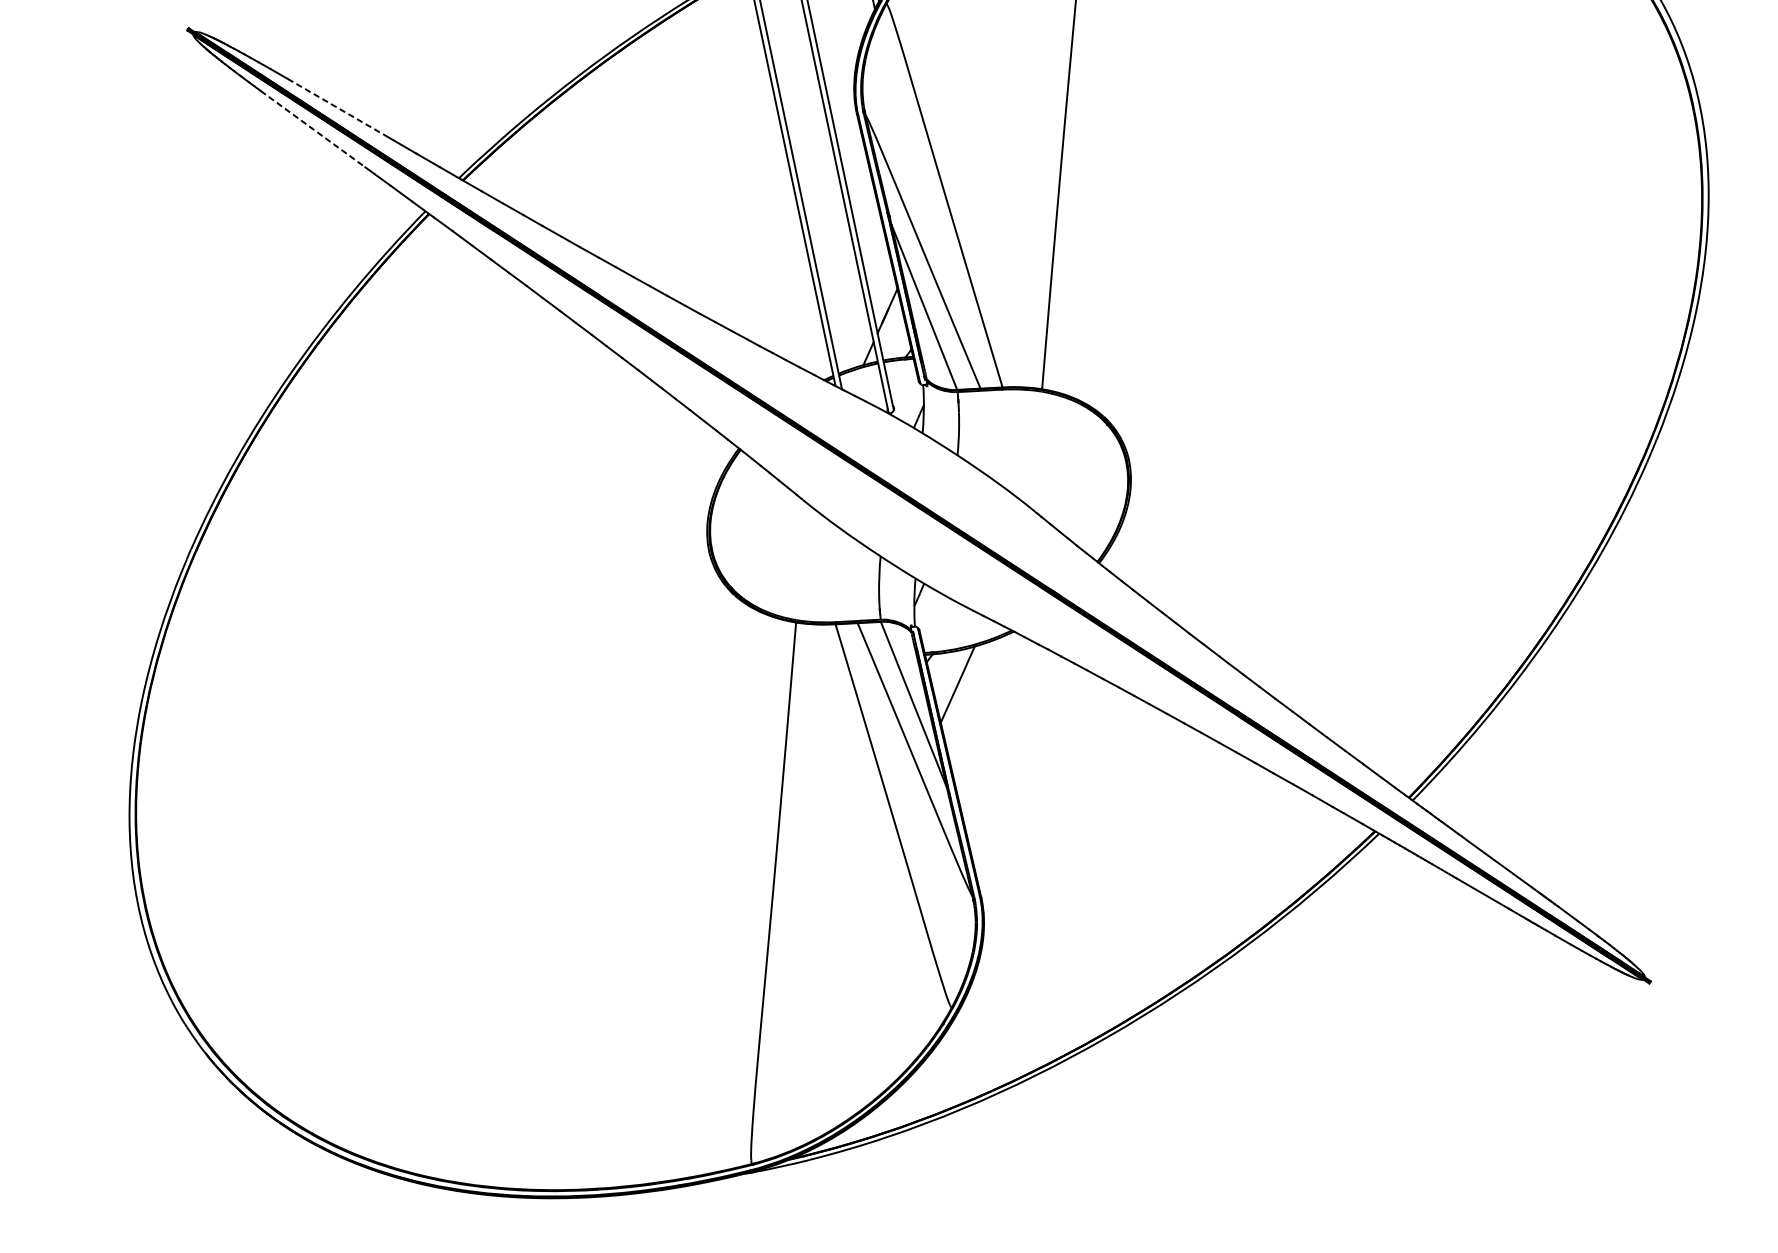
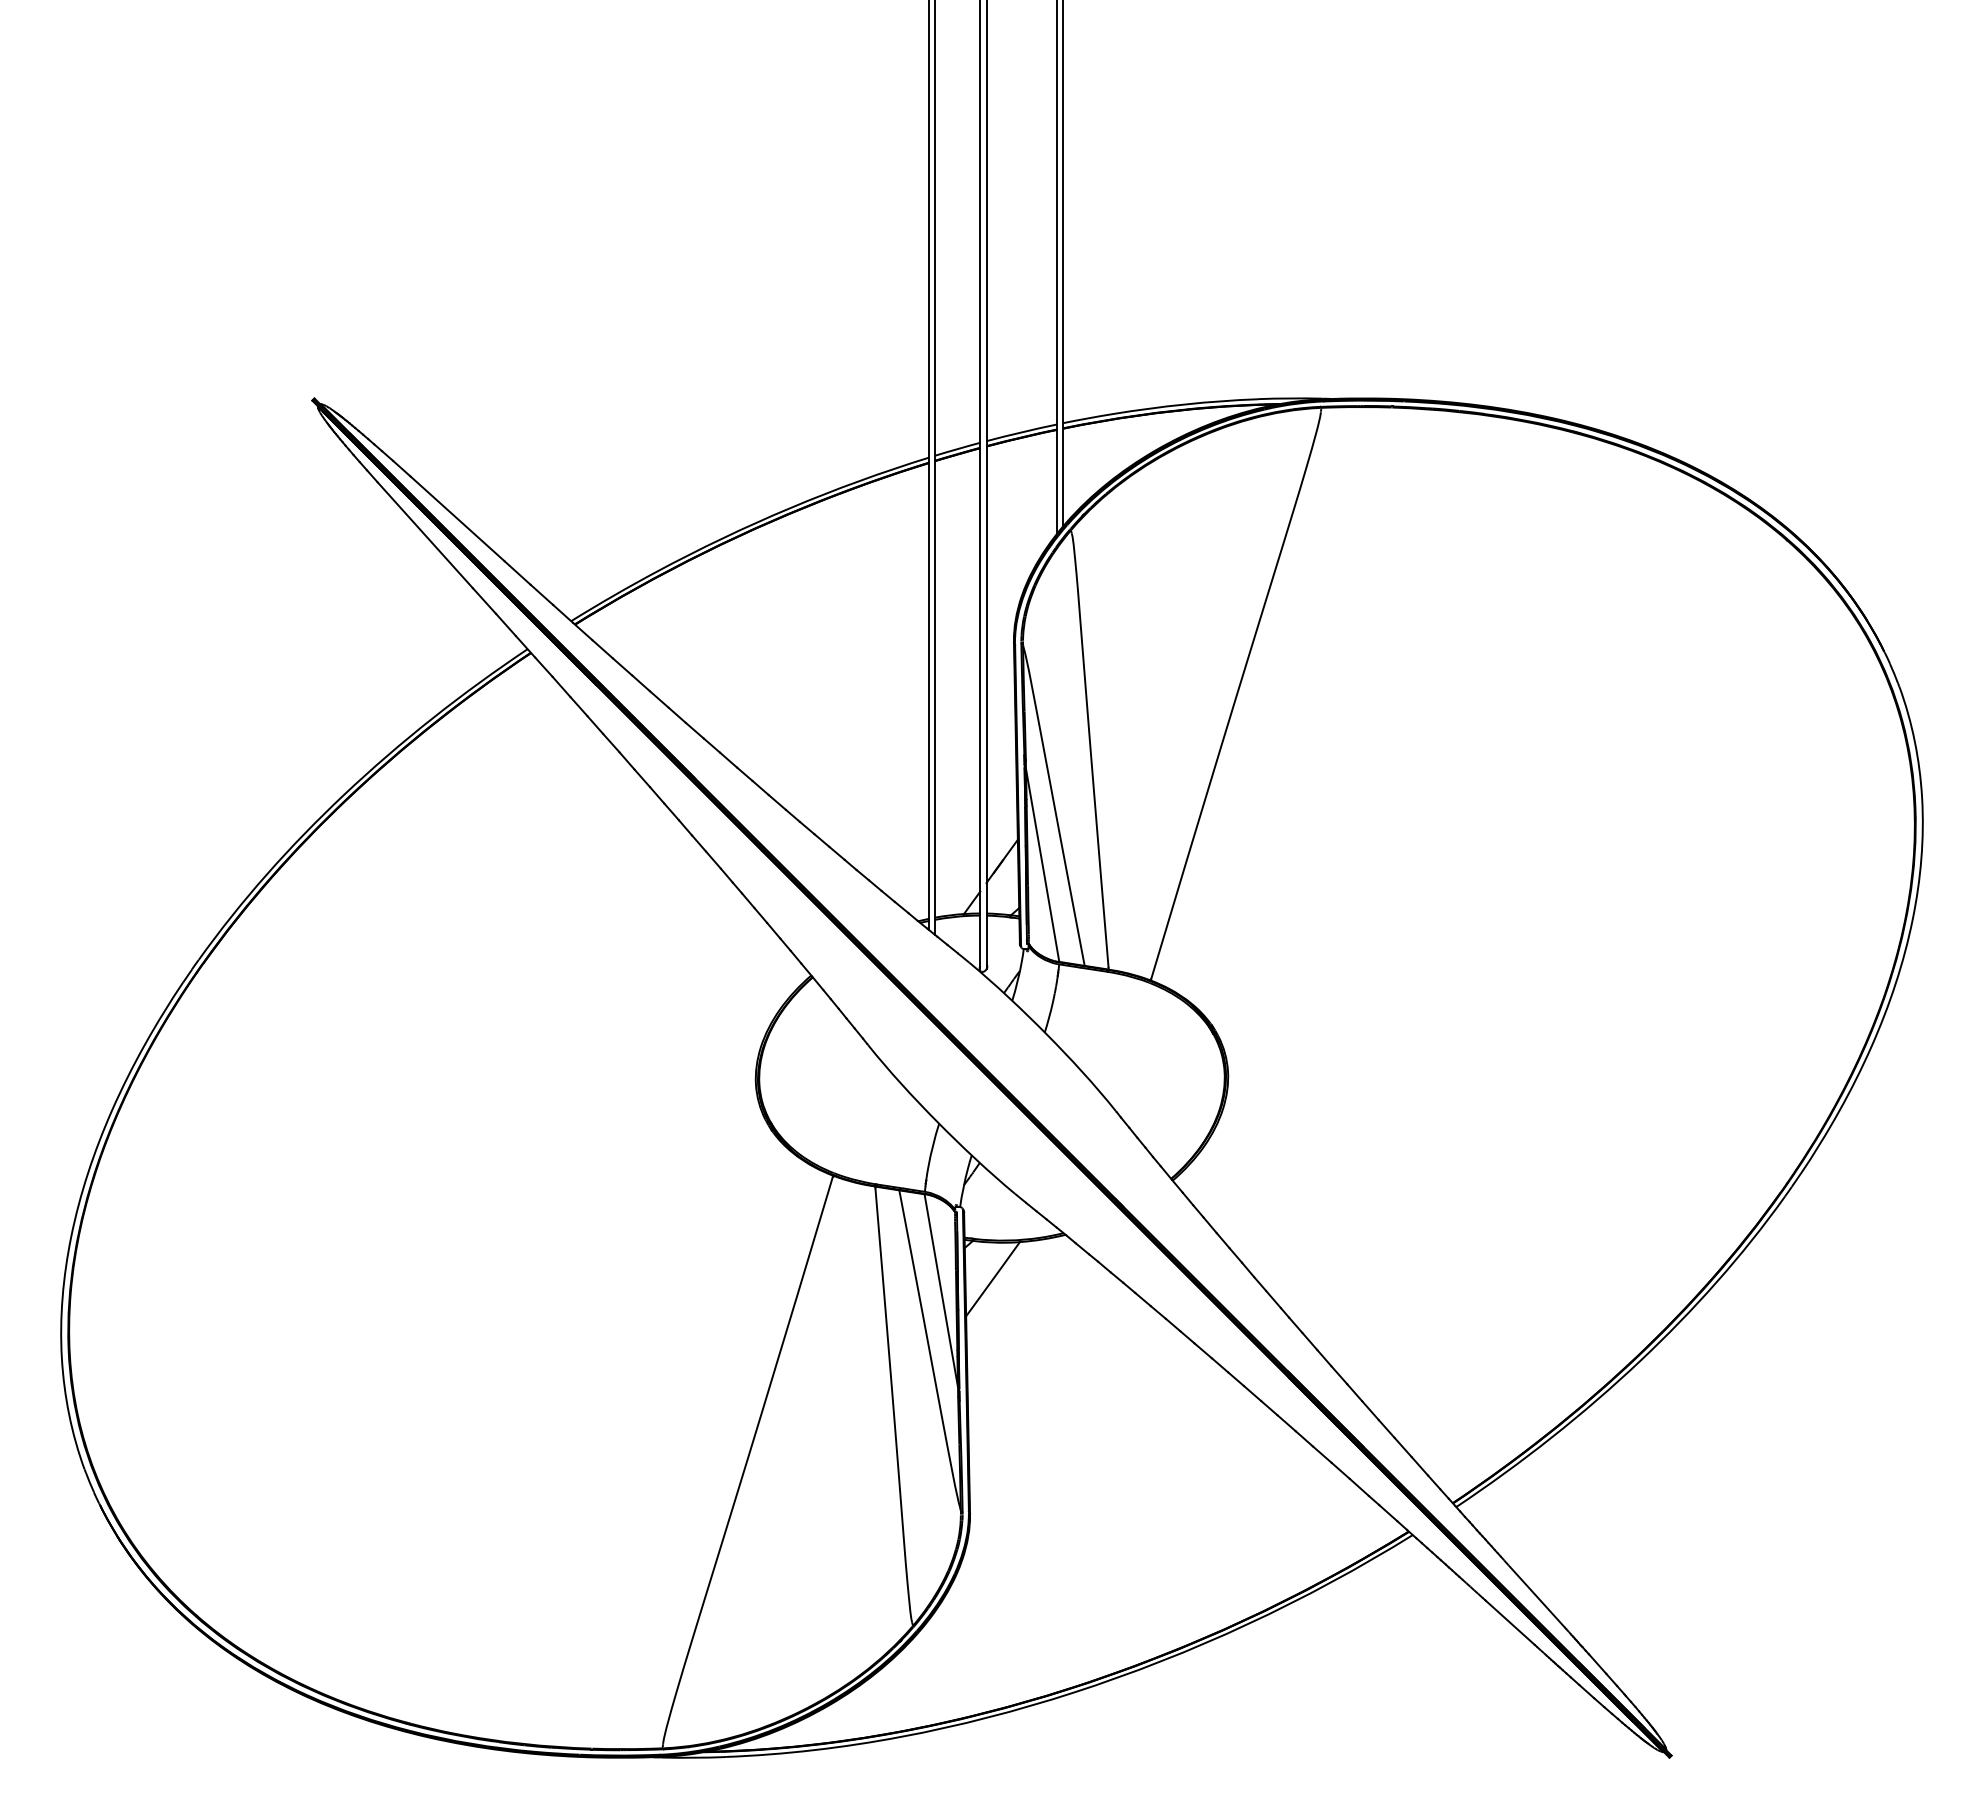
line: (338, 108) -> (457, 518), dashed -> solid
line: (313, 129) -> (425, 535), dashed -> solid

